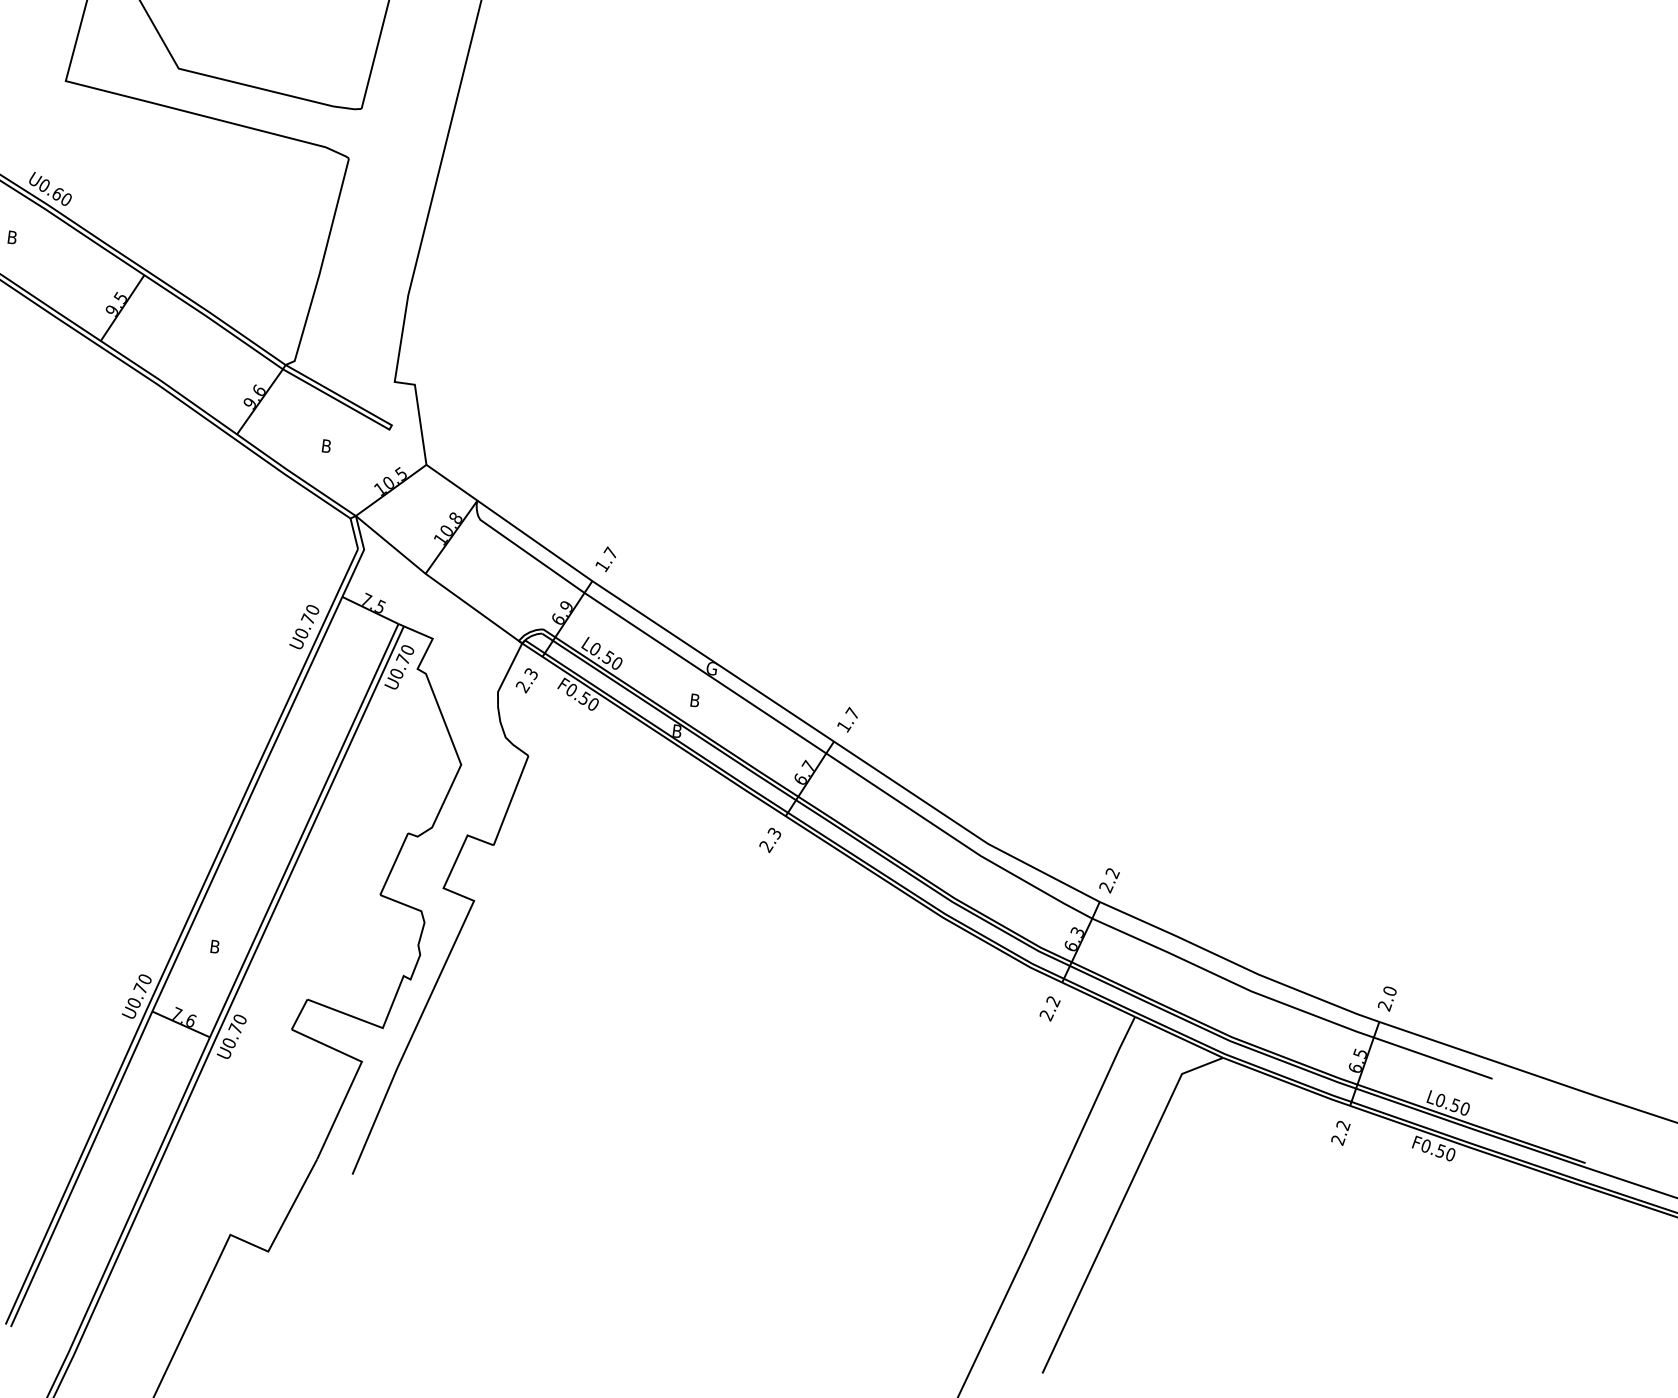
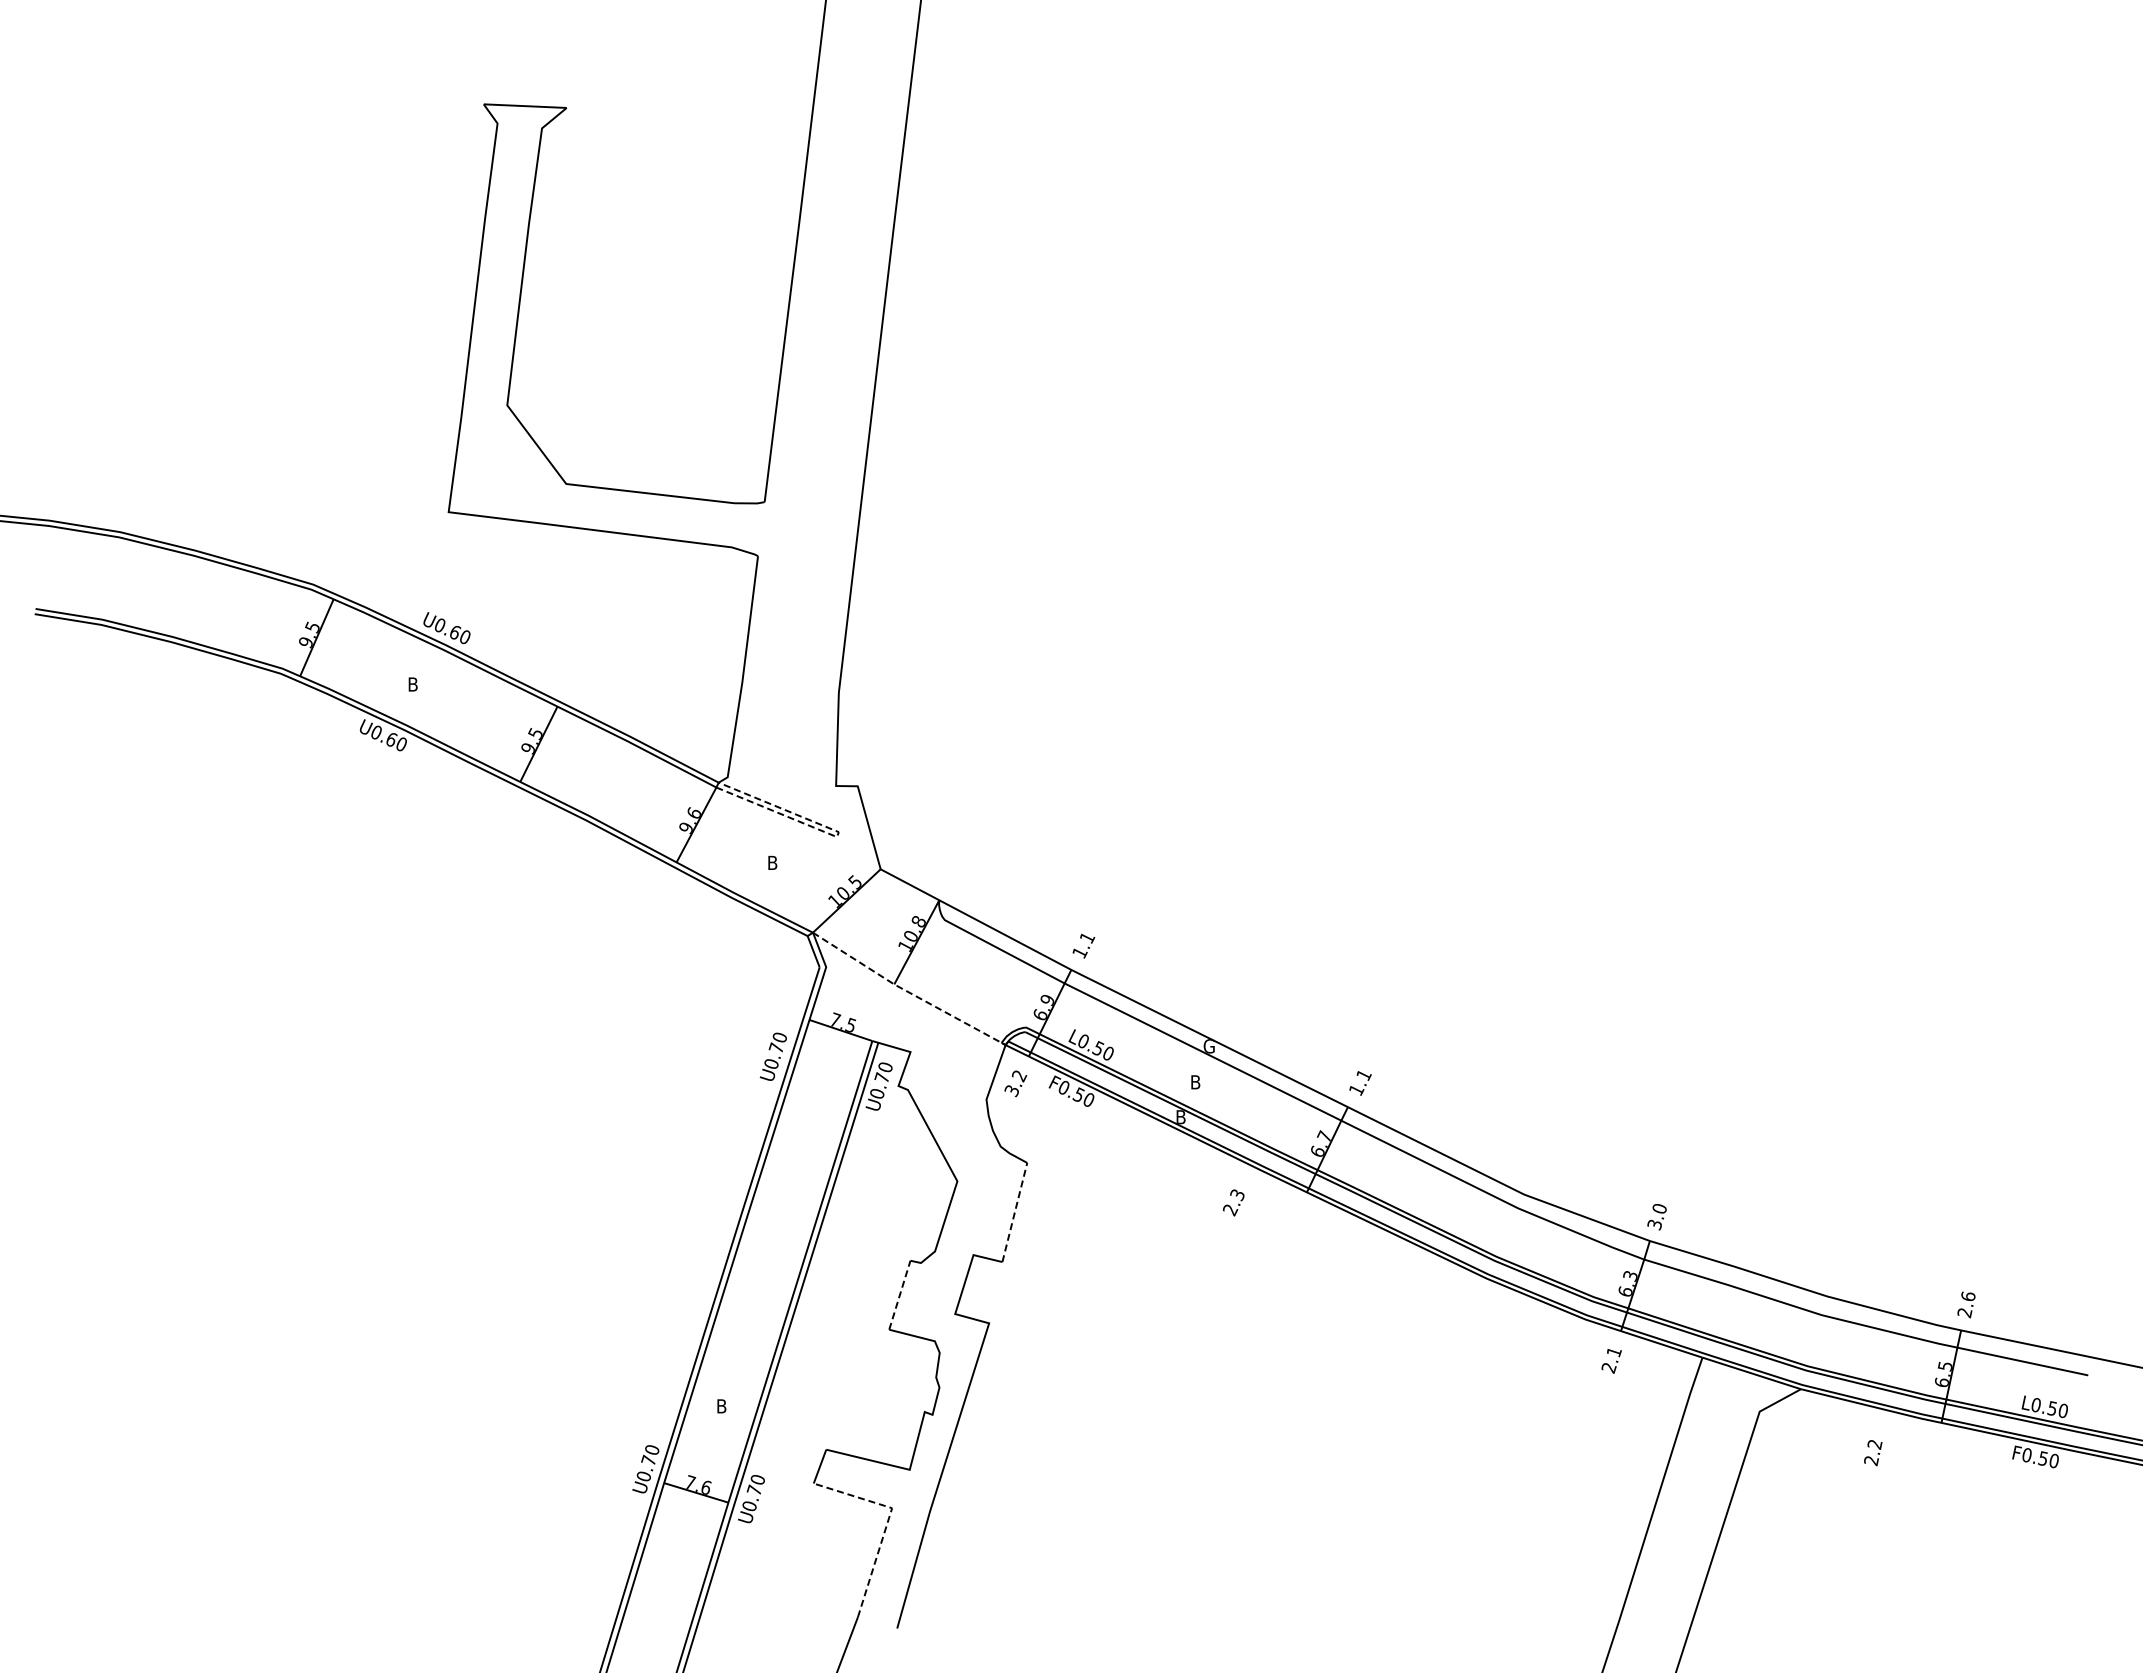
line: (390, 427) -> (837, 834), solid -> dashed
text: (611, 552) -> (1087, 937), 1.7 -> 1.1
line: (437, 582) -> (908, 992), solid -> dashed
text: (526, 680) -> (1015, 1083), 2.3 -> 3.2
text: (852, 713) -> (1363, 1074), 1.7 -> 1.1
line: (510, 800) -> (1014, 1212), solid -> dashed
text: (770, 839) -> (1233, 1202), moved
line: (394, 863) -> (900, 1294), solid -> dashed
text: (1109, 880) -> (1657, 1217), 2.2 -> 3.0
text: (1390, 990) -> (1968, 1295), 2.0 -> 2.6
text: (1052, 1001) -> (1613, 1352), 2.2 -> 2.1
line: (355, 1074) -> (887, 1522), solid -> dashed
text: (1340, 1133) -> (1873, 1453), moved

